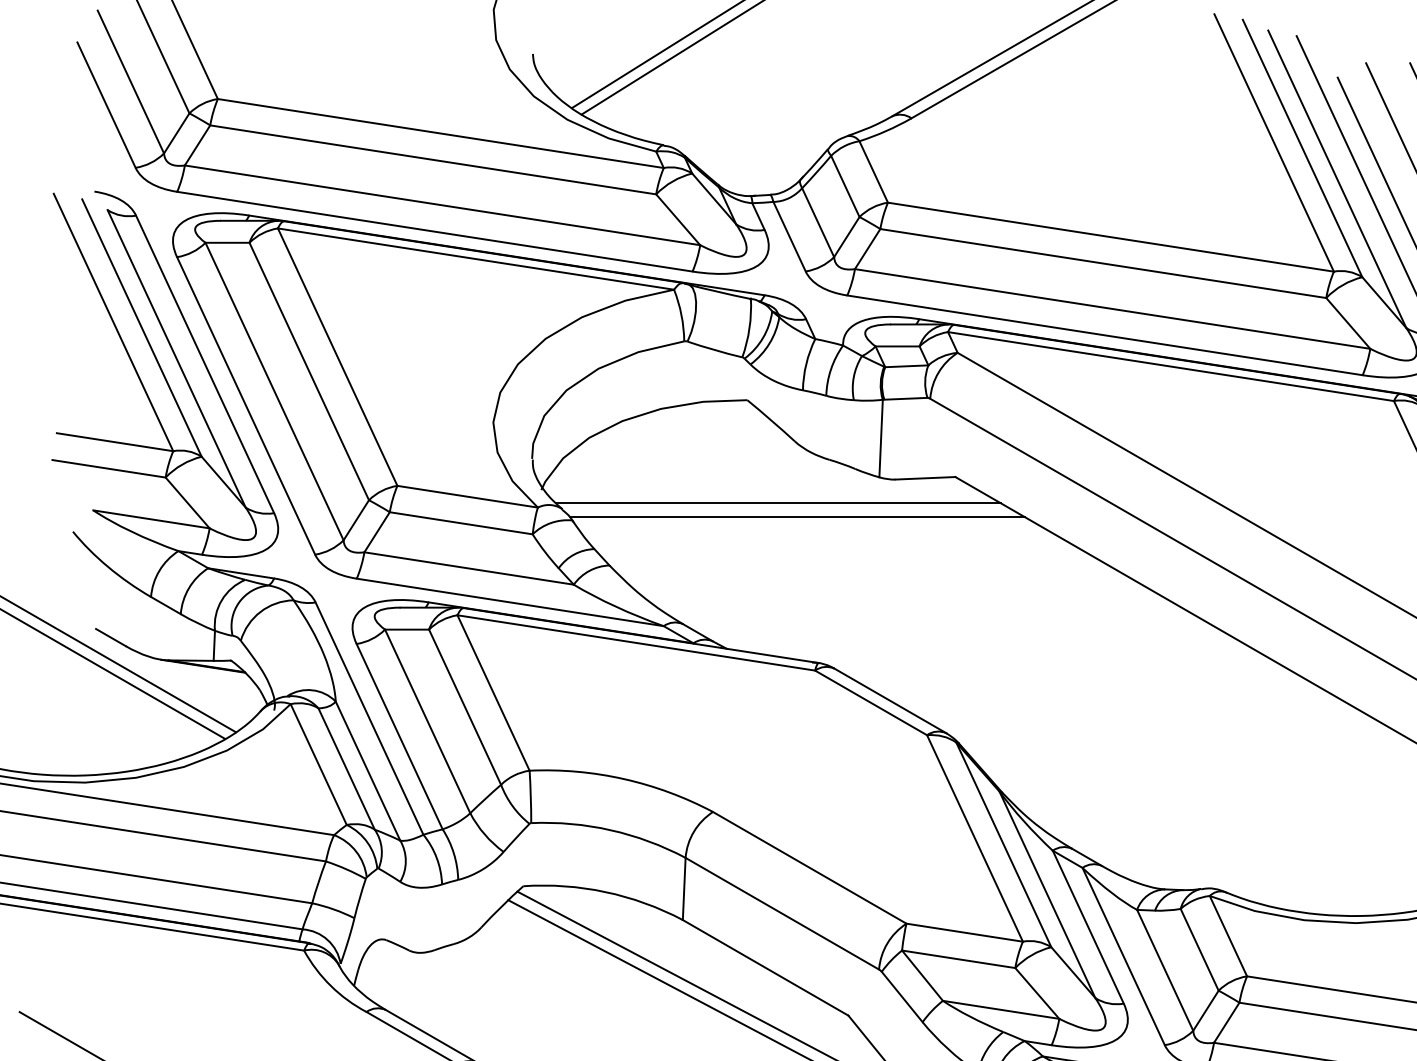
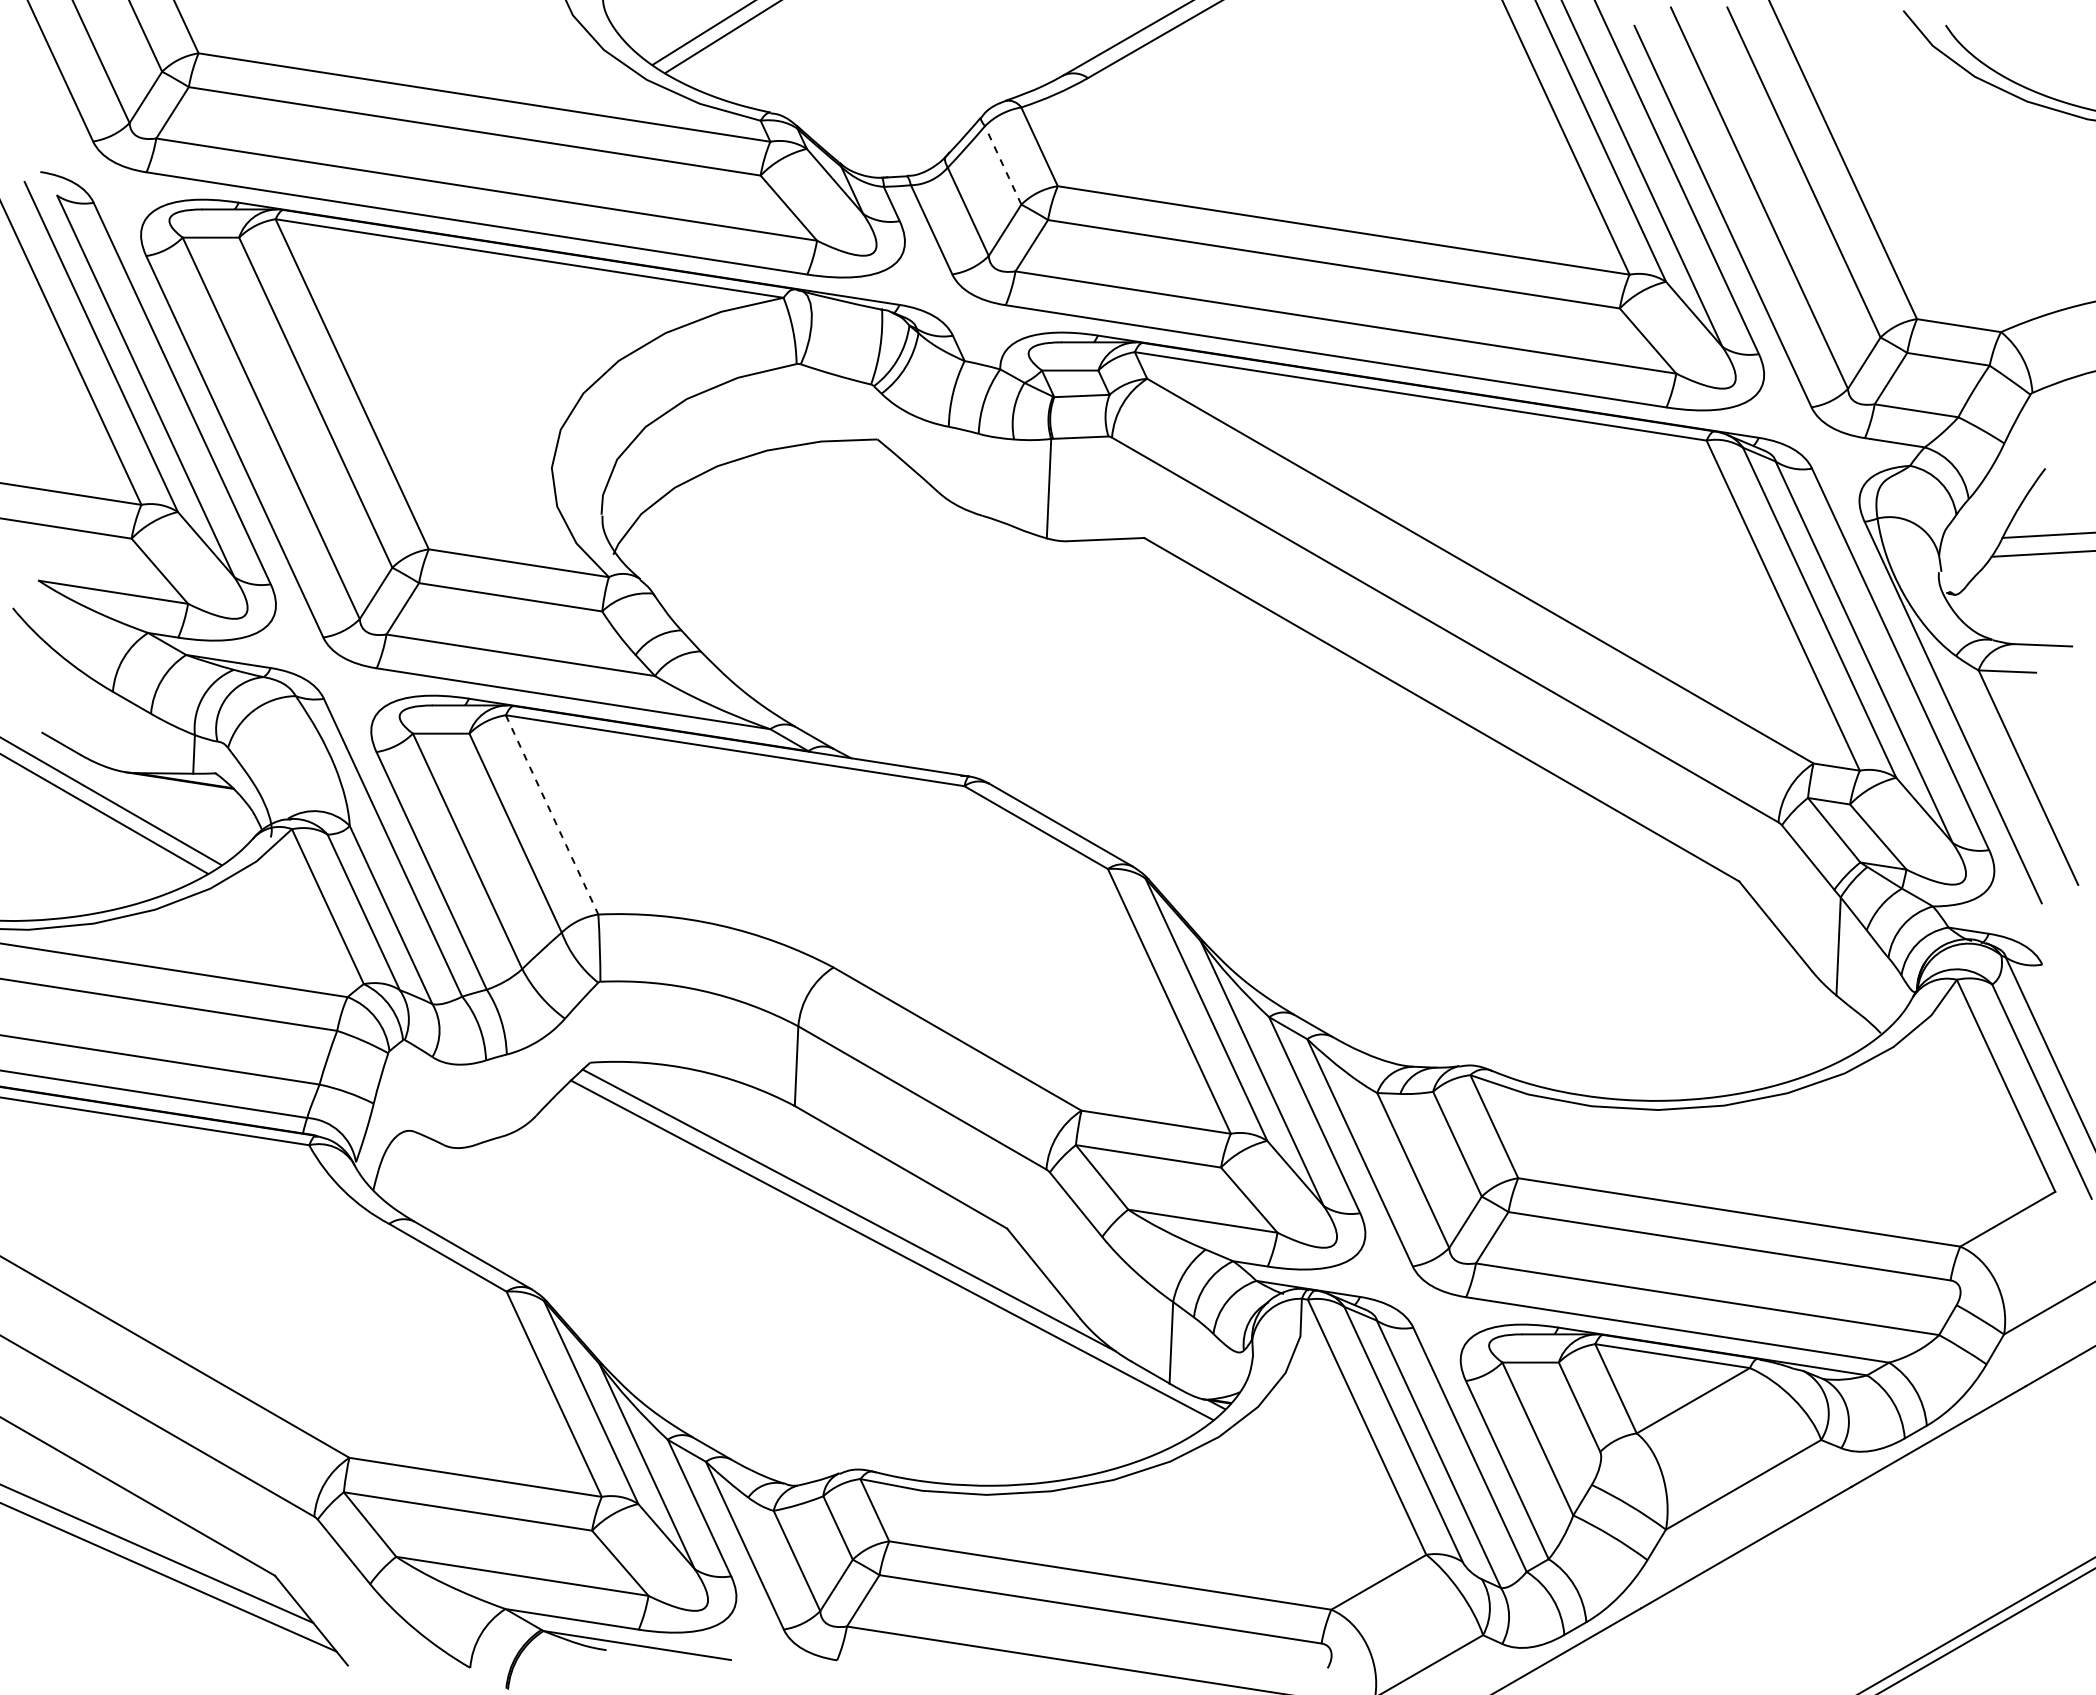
line: (844, 185) -> (1002, 164), solid -> dashed
line: (777, 503) -> (916, 571), removed
line: (797, 517) -> (941, 589), removed
line: (493, 692) -> (552, 814), solid -> dashed

